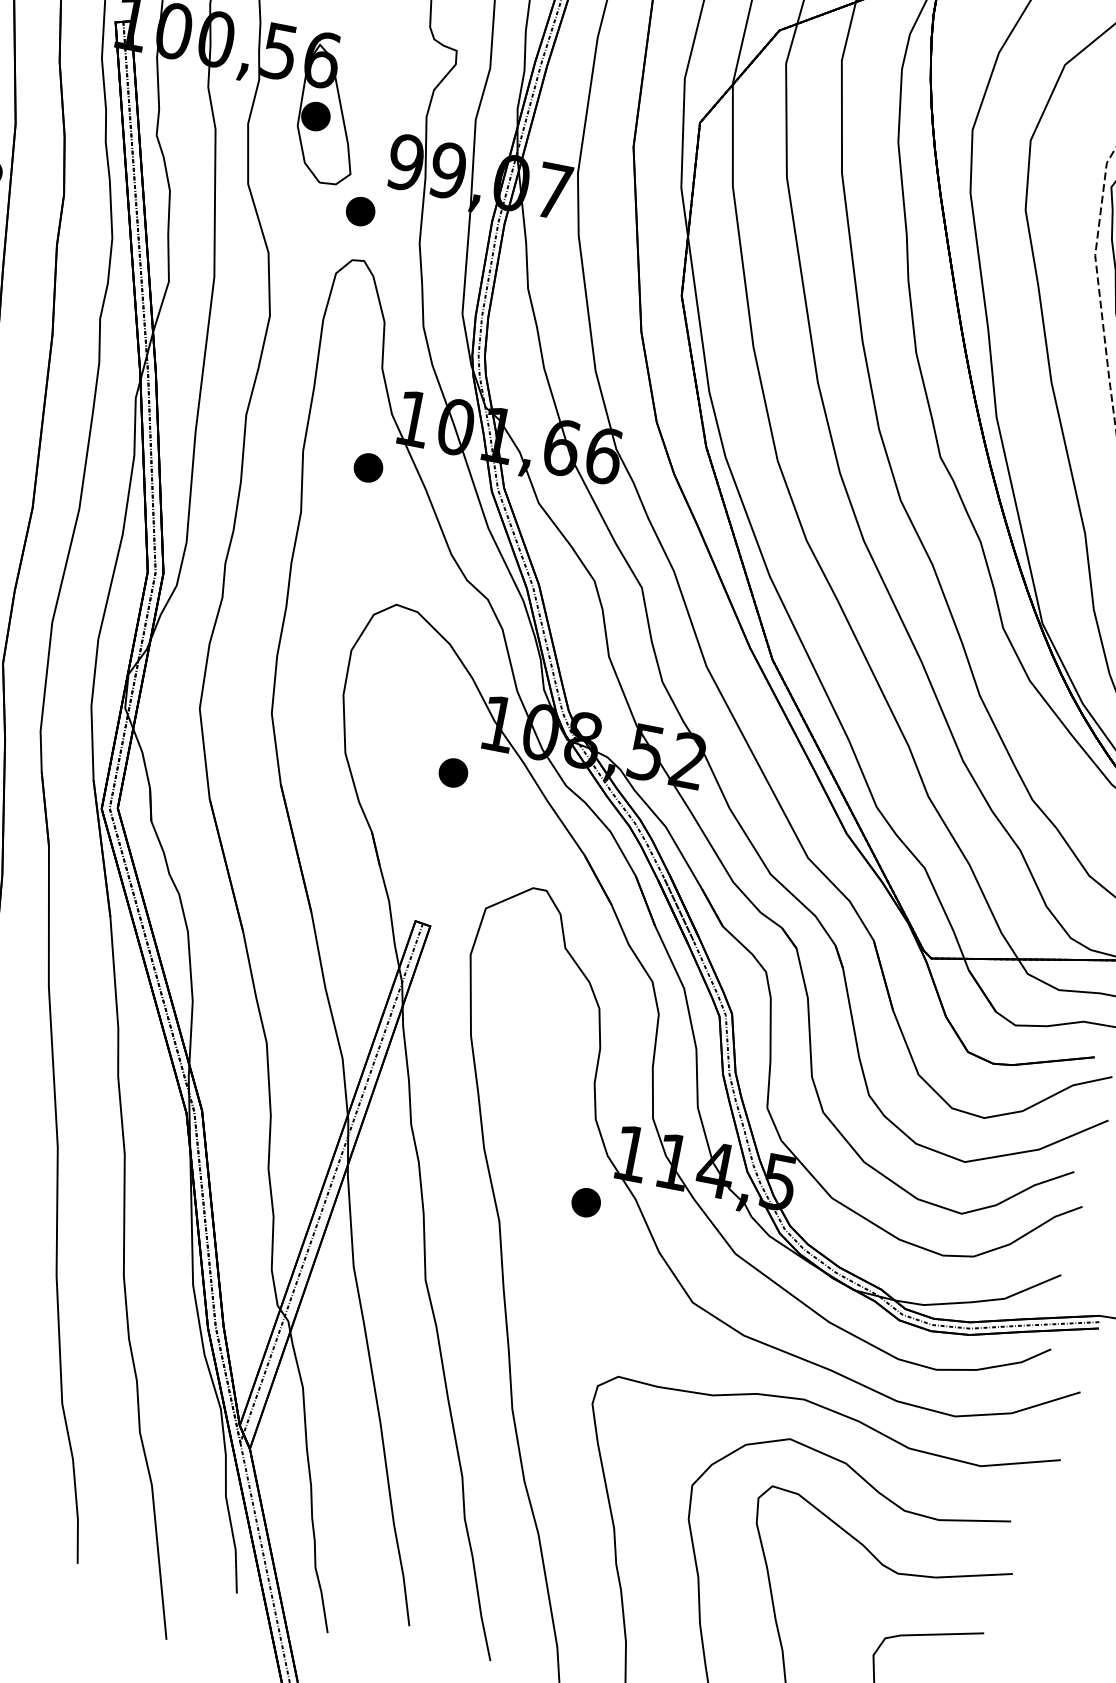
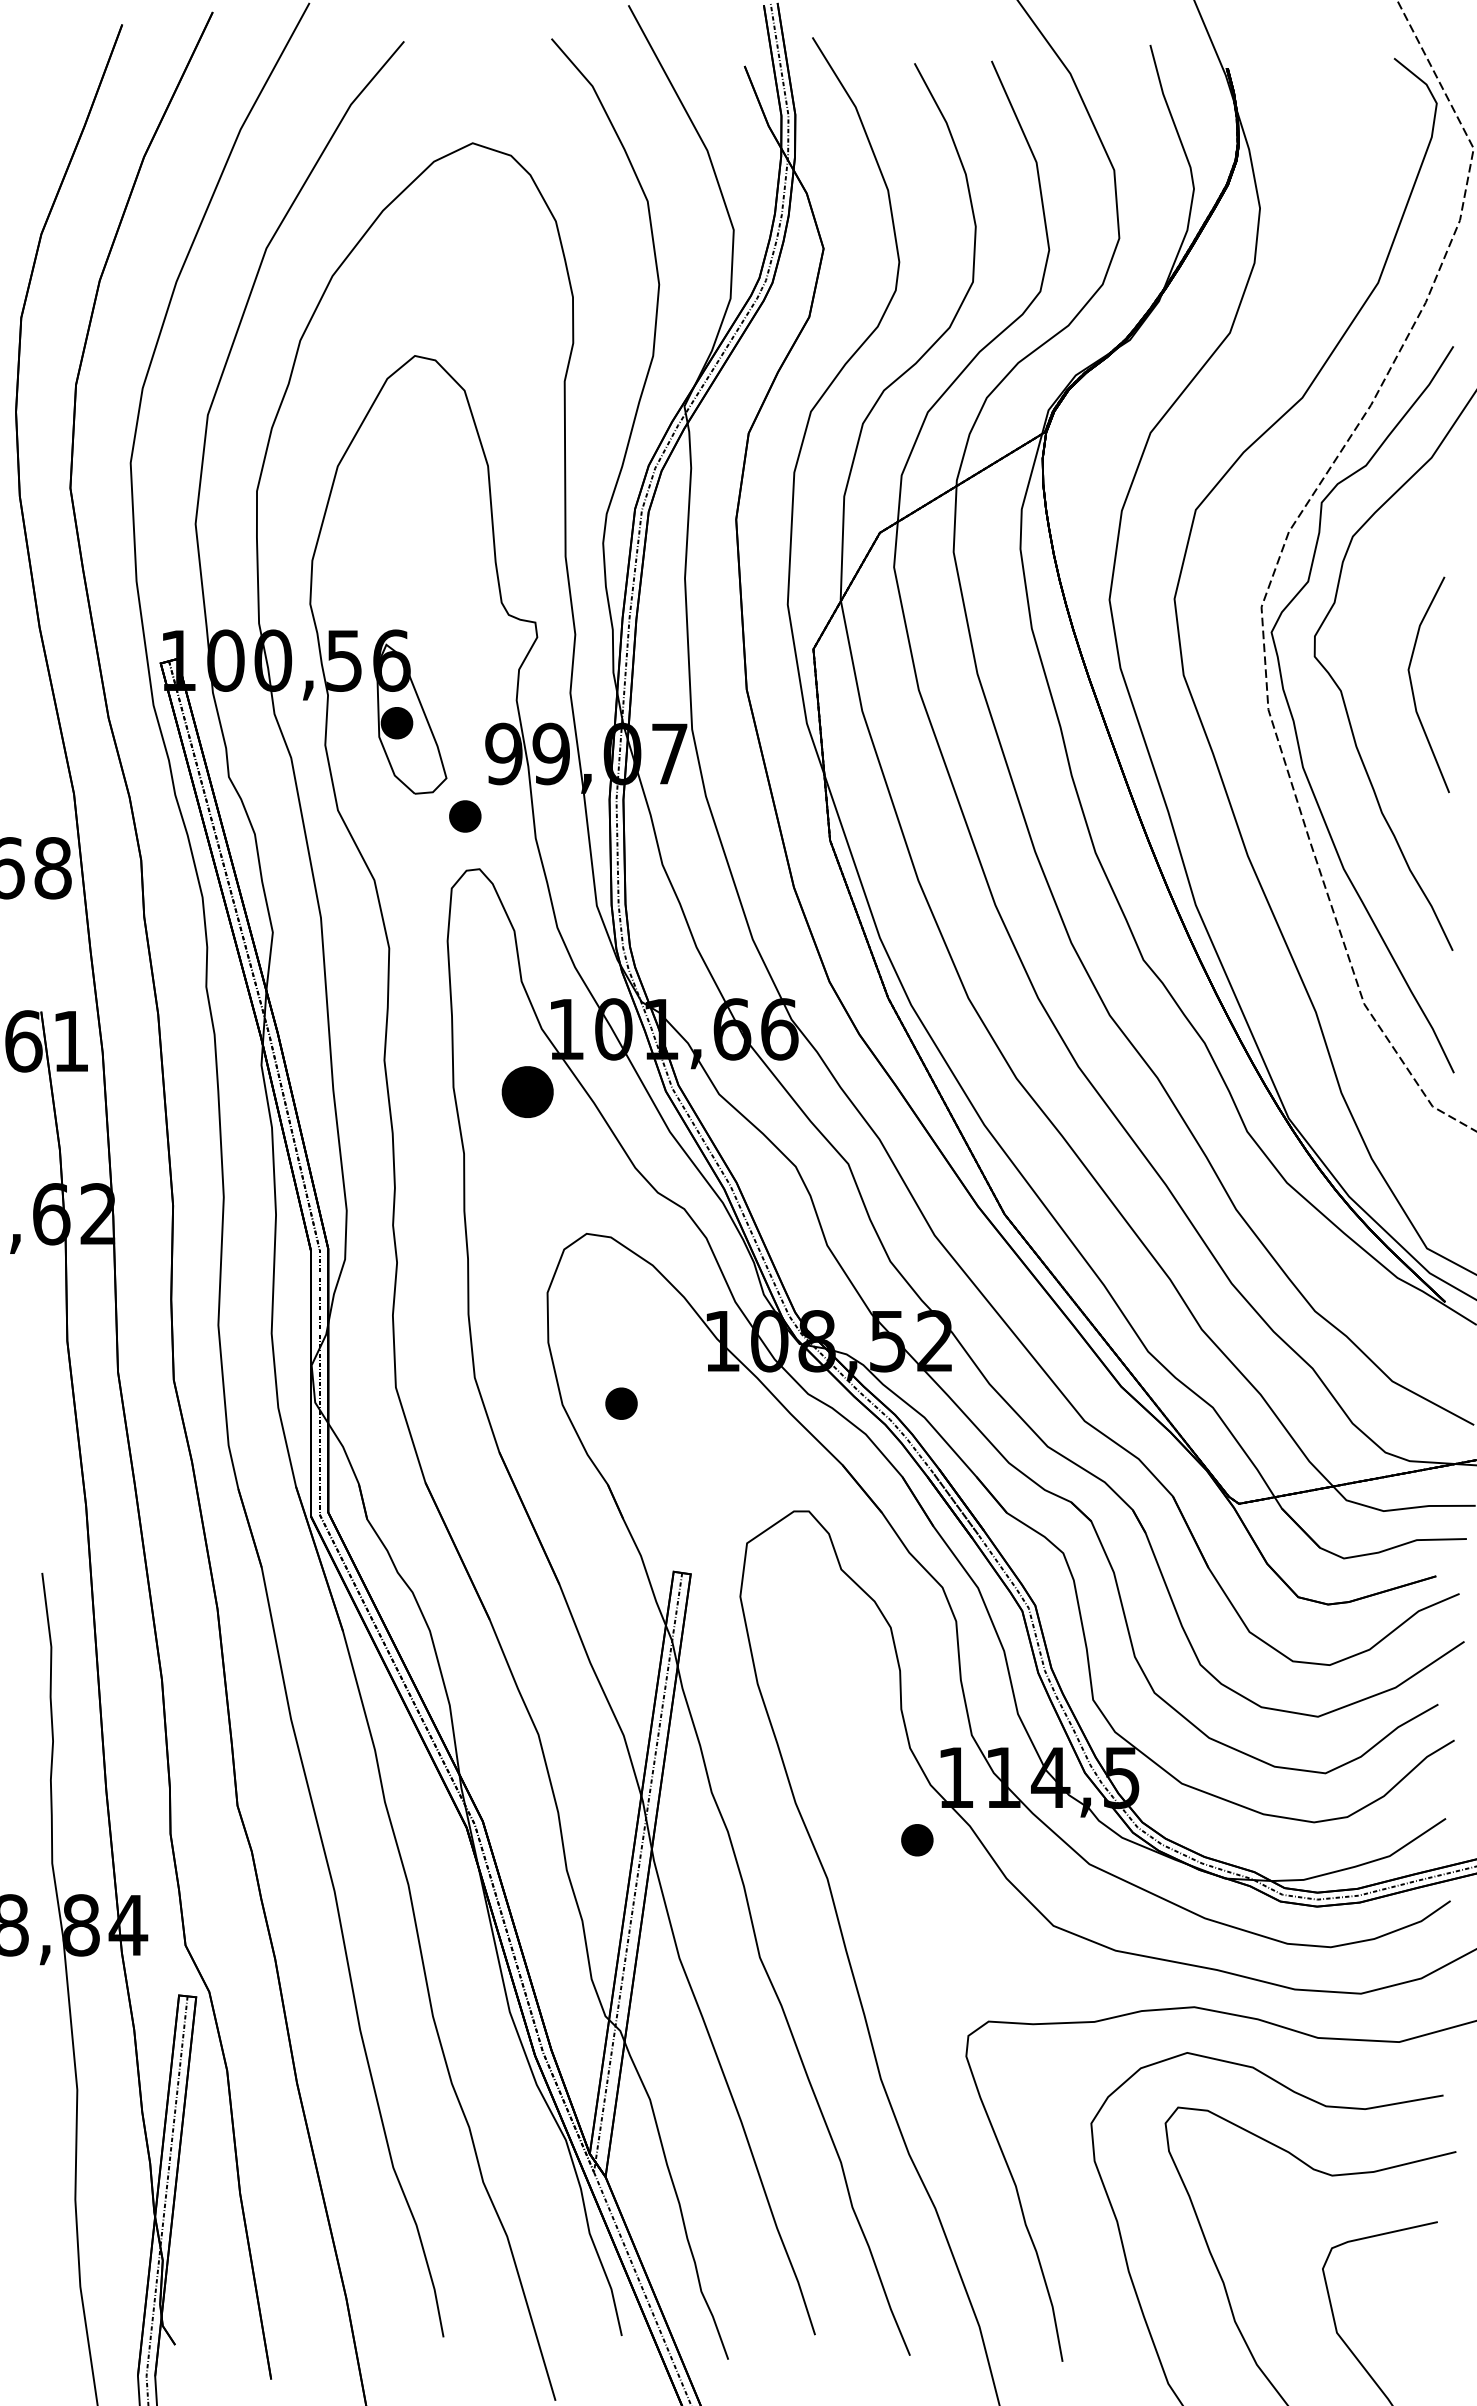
part: (368, 467) -> (527, 1091), size x1.6
part: (453, 772) -> (621, 1403), moved

